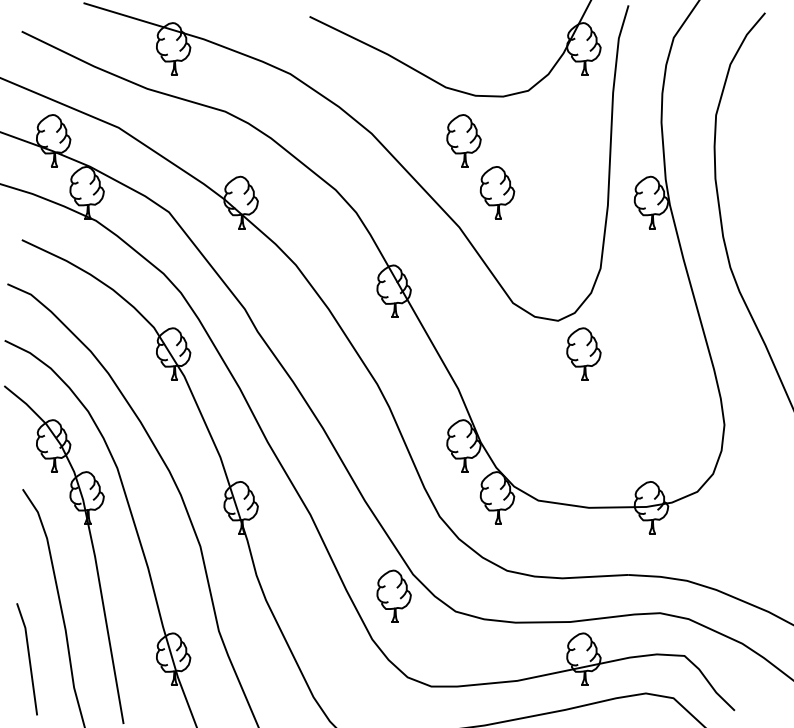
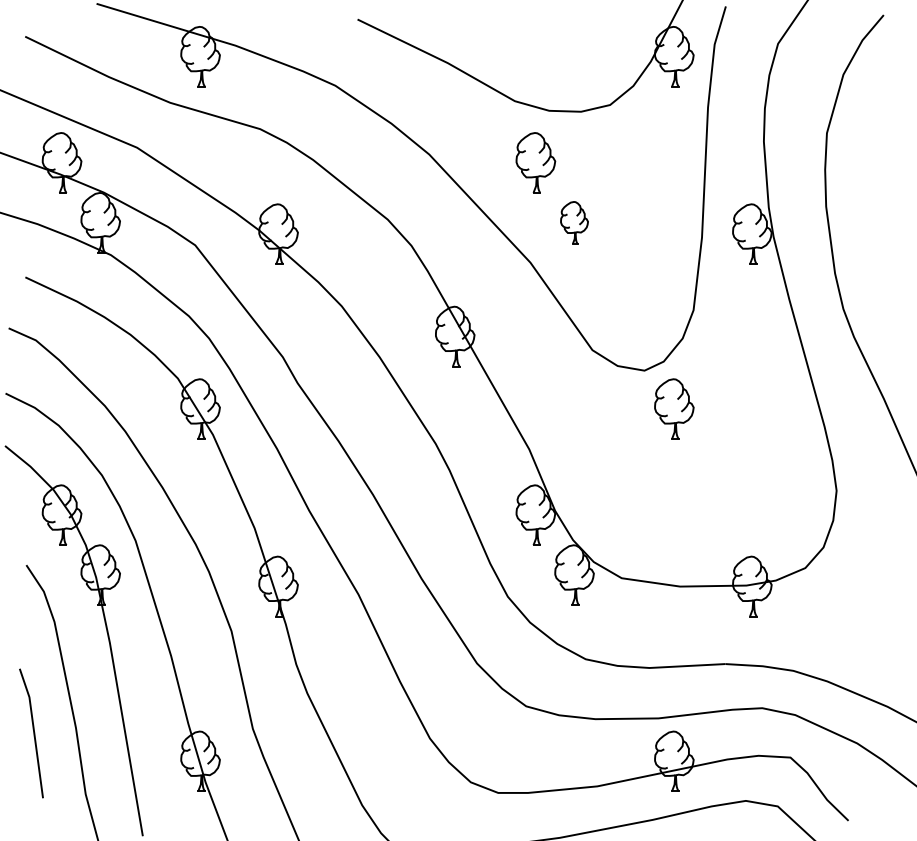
part: (497, 192) -> (574, 222), size x0.7
part: (394, 596) -> (455, 688), removed
line: (28, 659) -> (33, 733), moved

